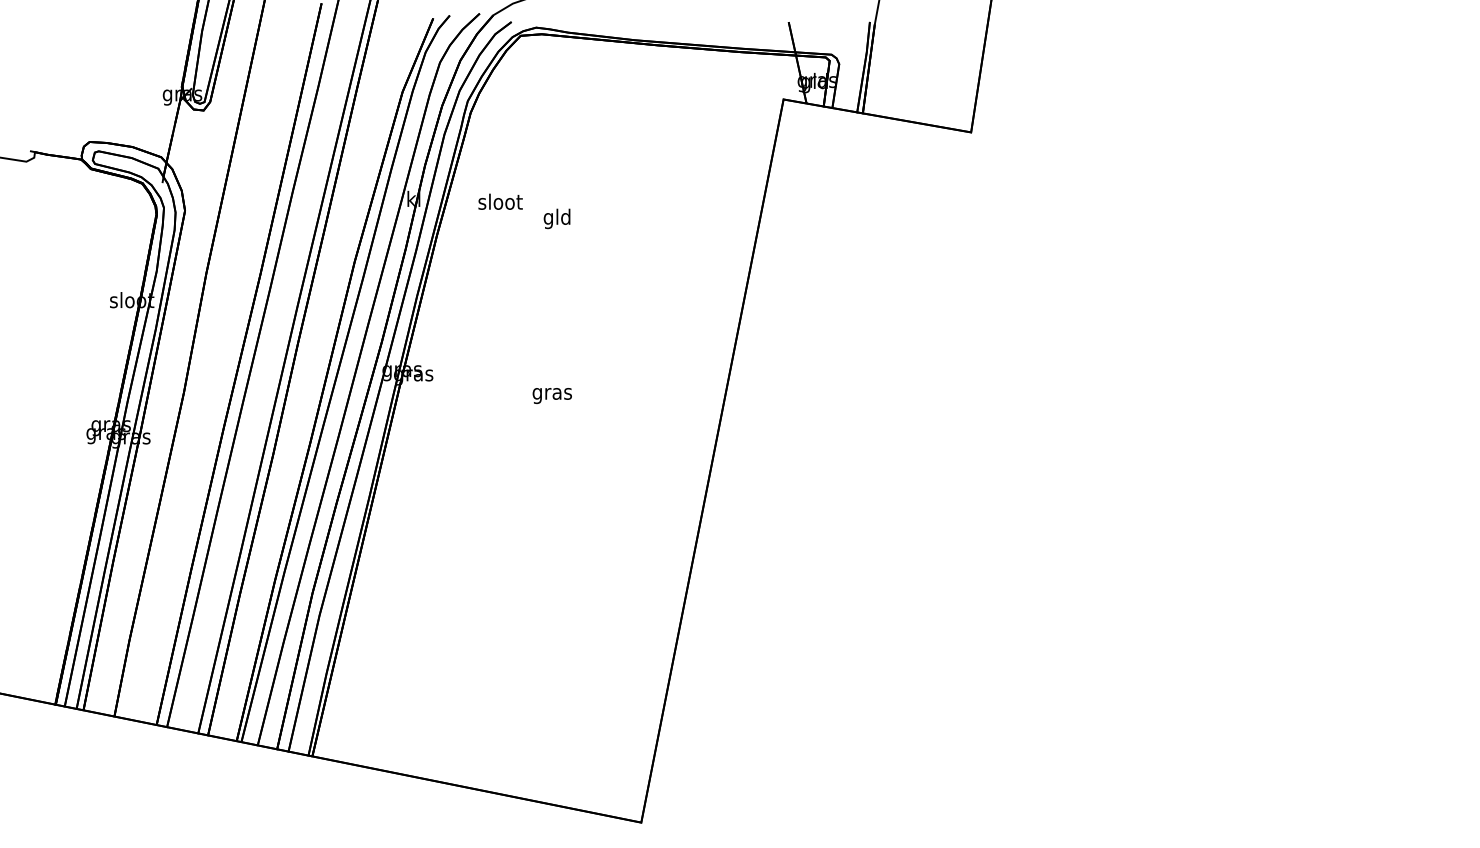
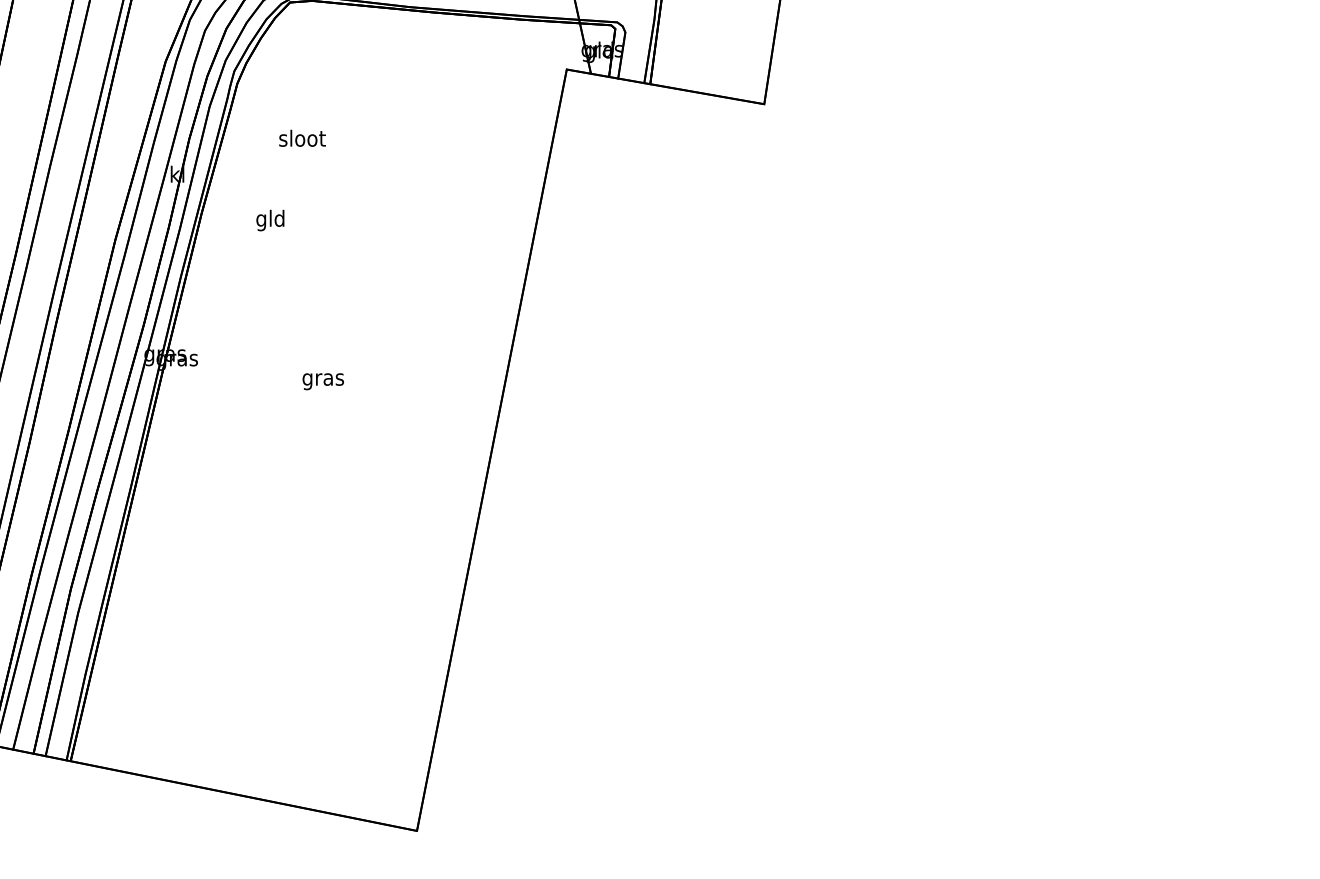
text: (500, 201) -> (302, 138), moved
text: (556, 218) -> (269, 220), moved

